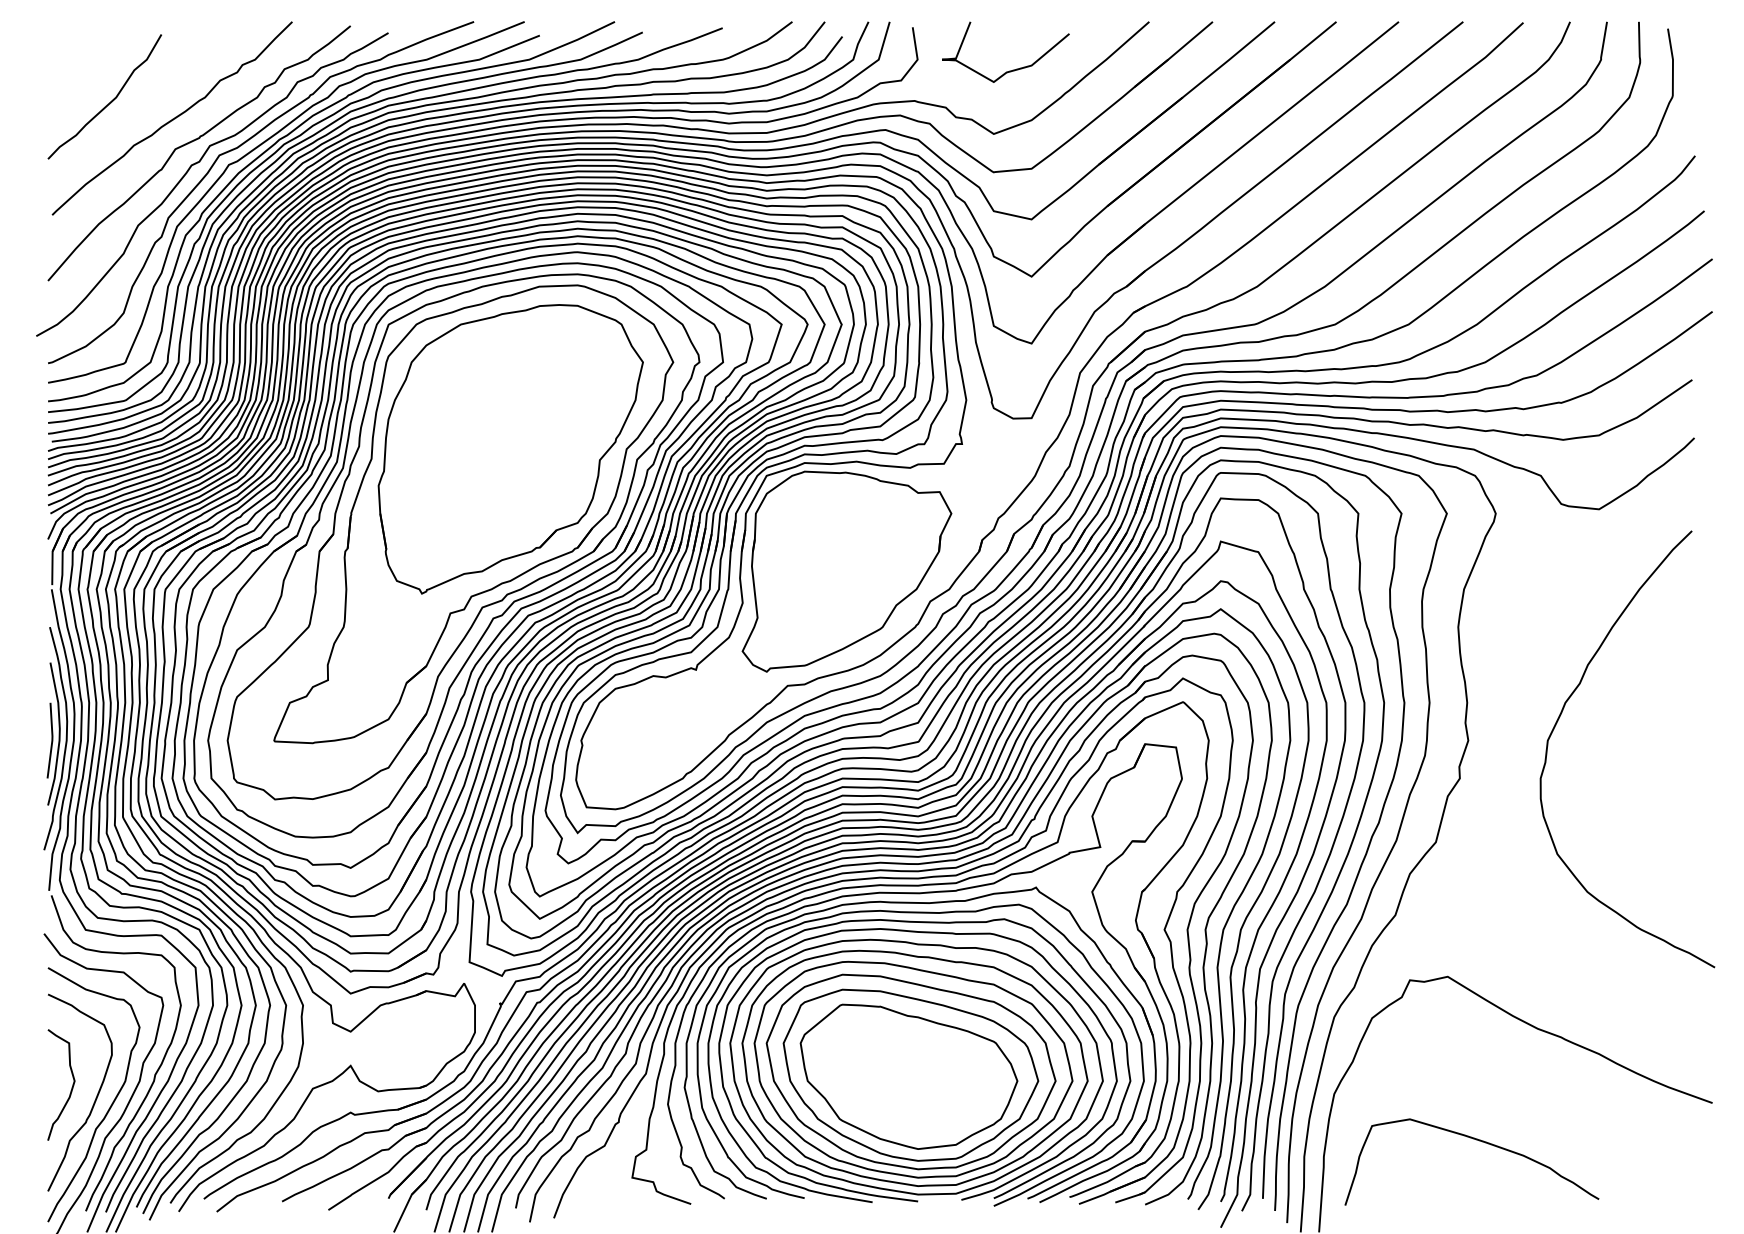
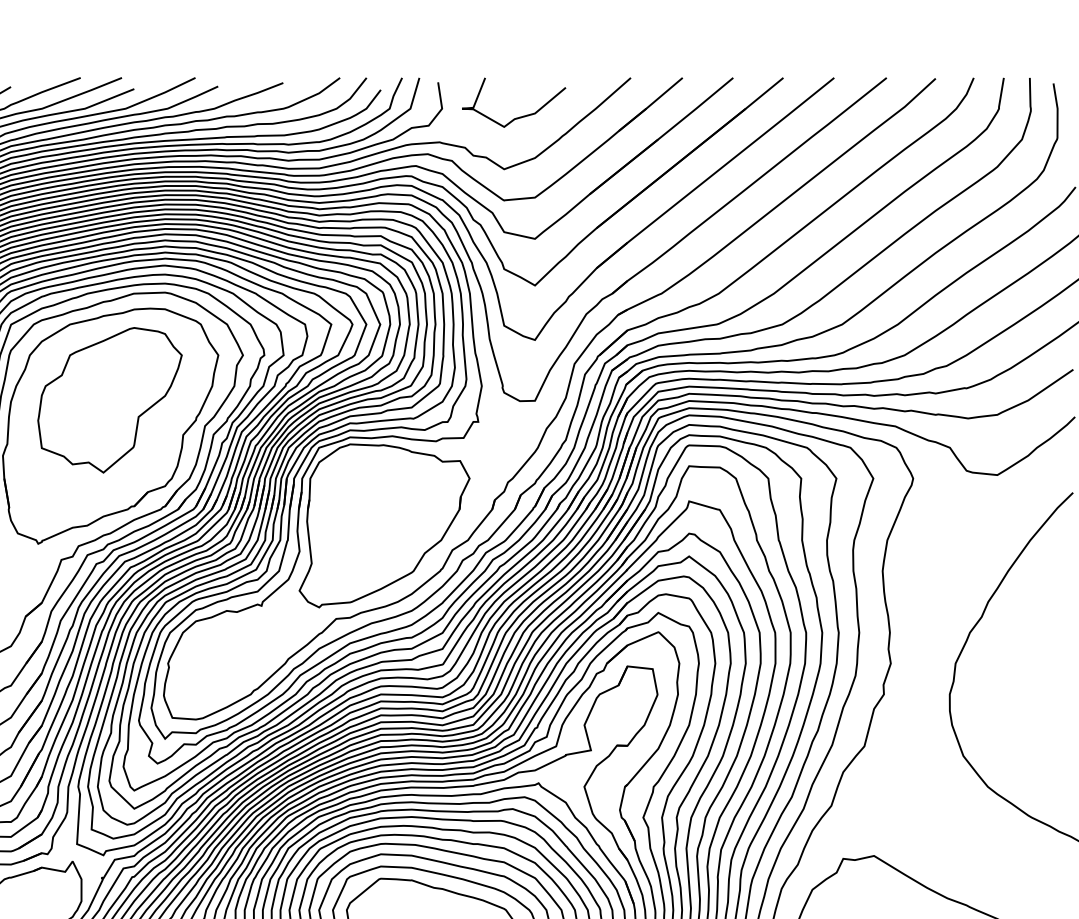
part: (510, 417) -> (110, 400), added

